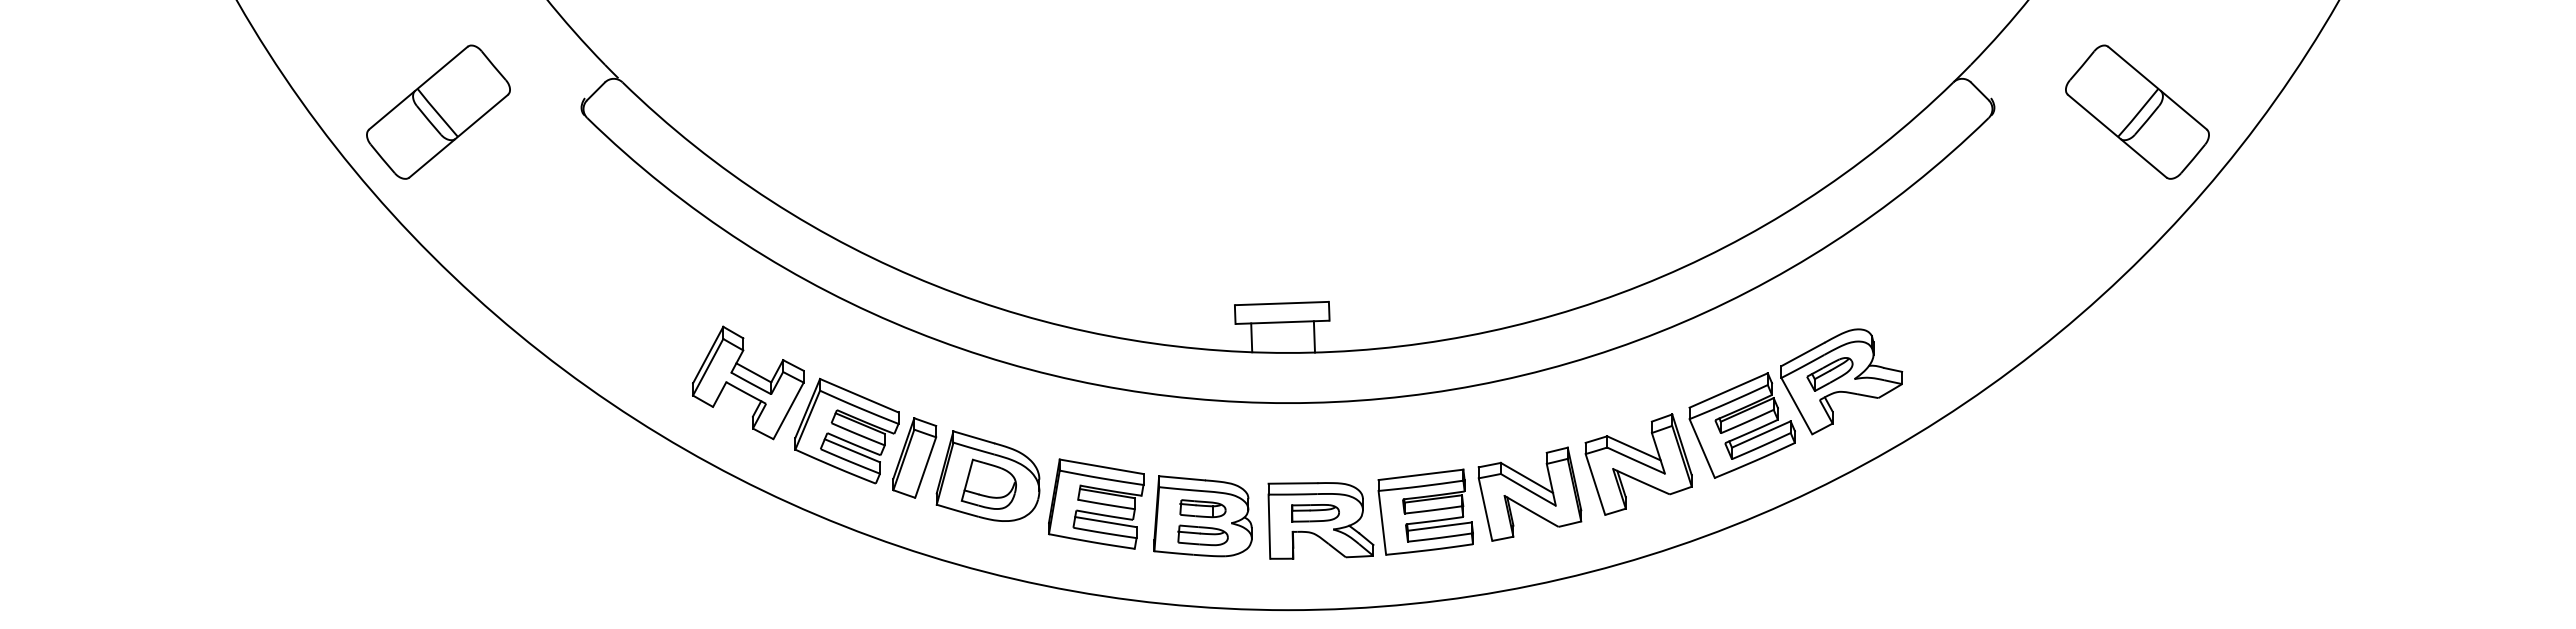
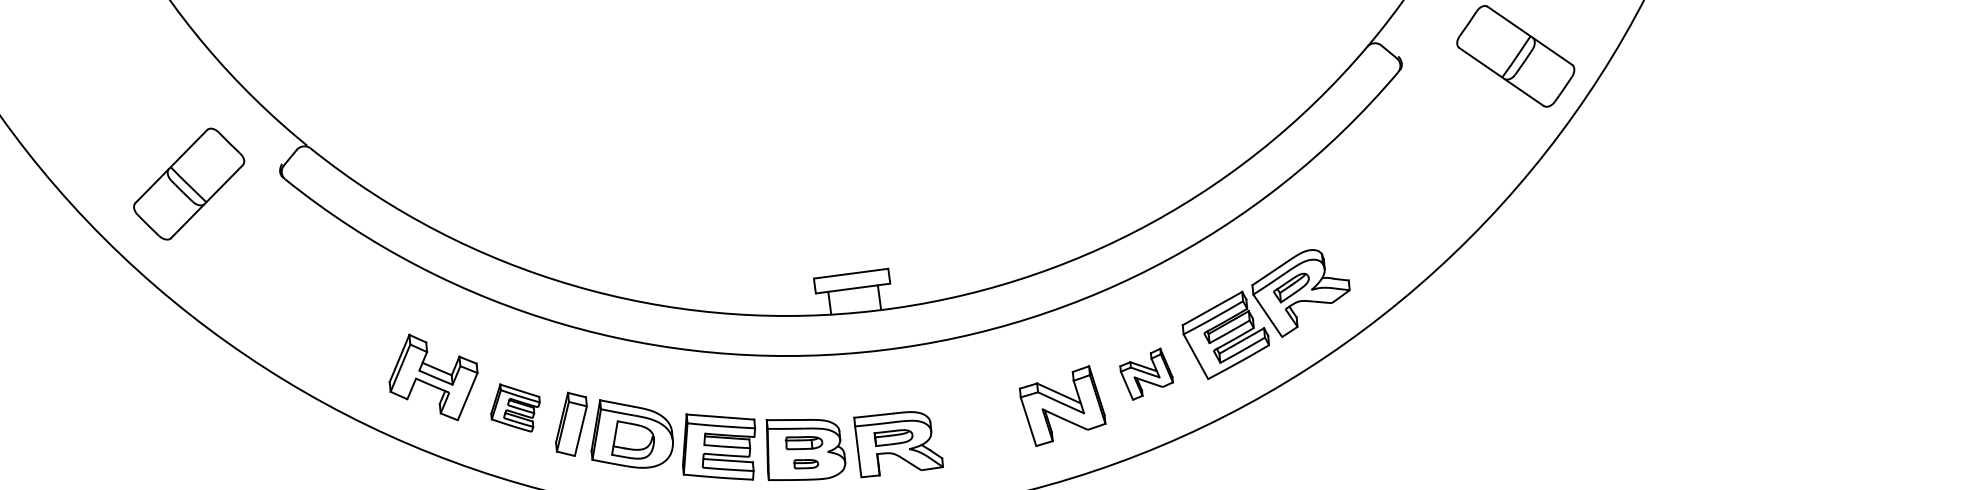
part: (438, 111) -> (189, 183), moved
part: (846, 430) -> (515, 407), size x0.6
part: (1638, 464) -> (1146, 374), size x0.6
part: (1425, 511) -> (981, 427), removed
part: (1202, 535) -> (805, 463), size x0.6

